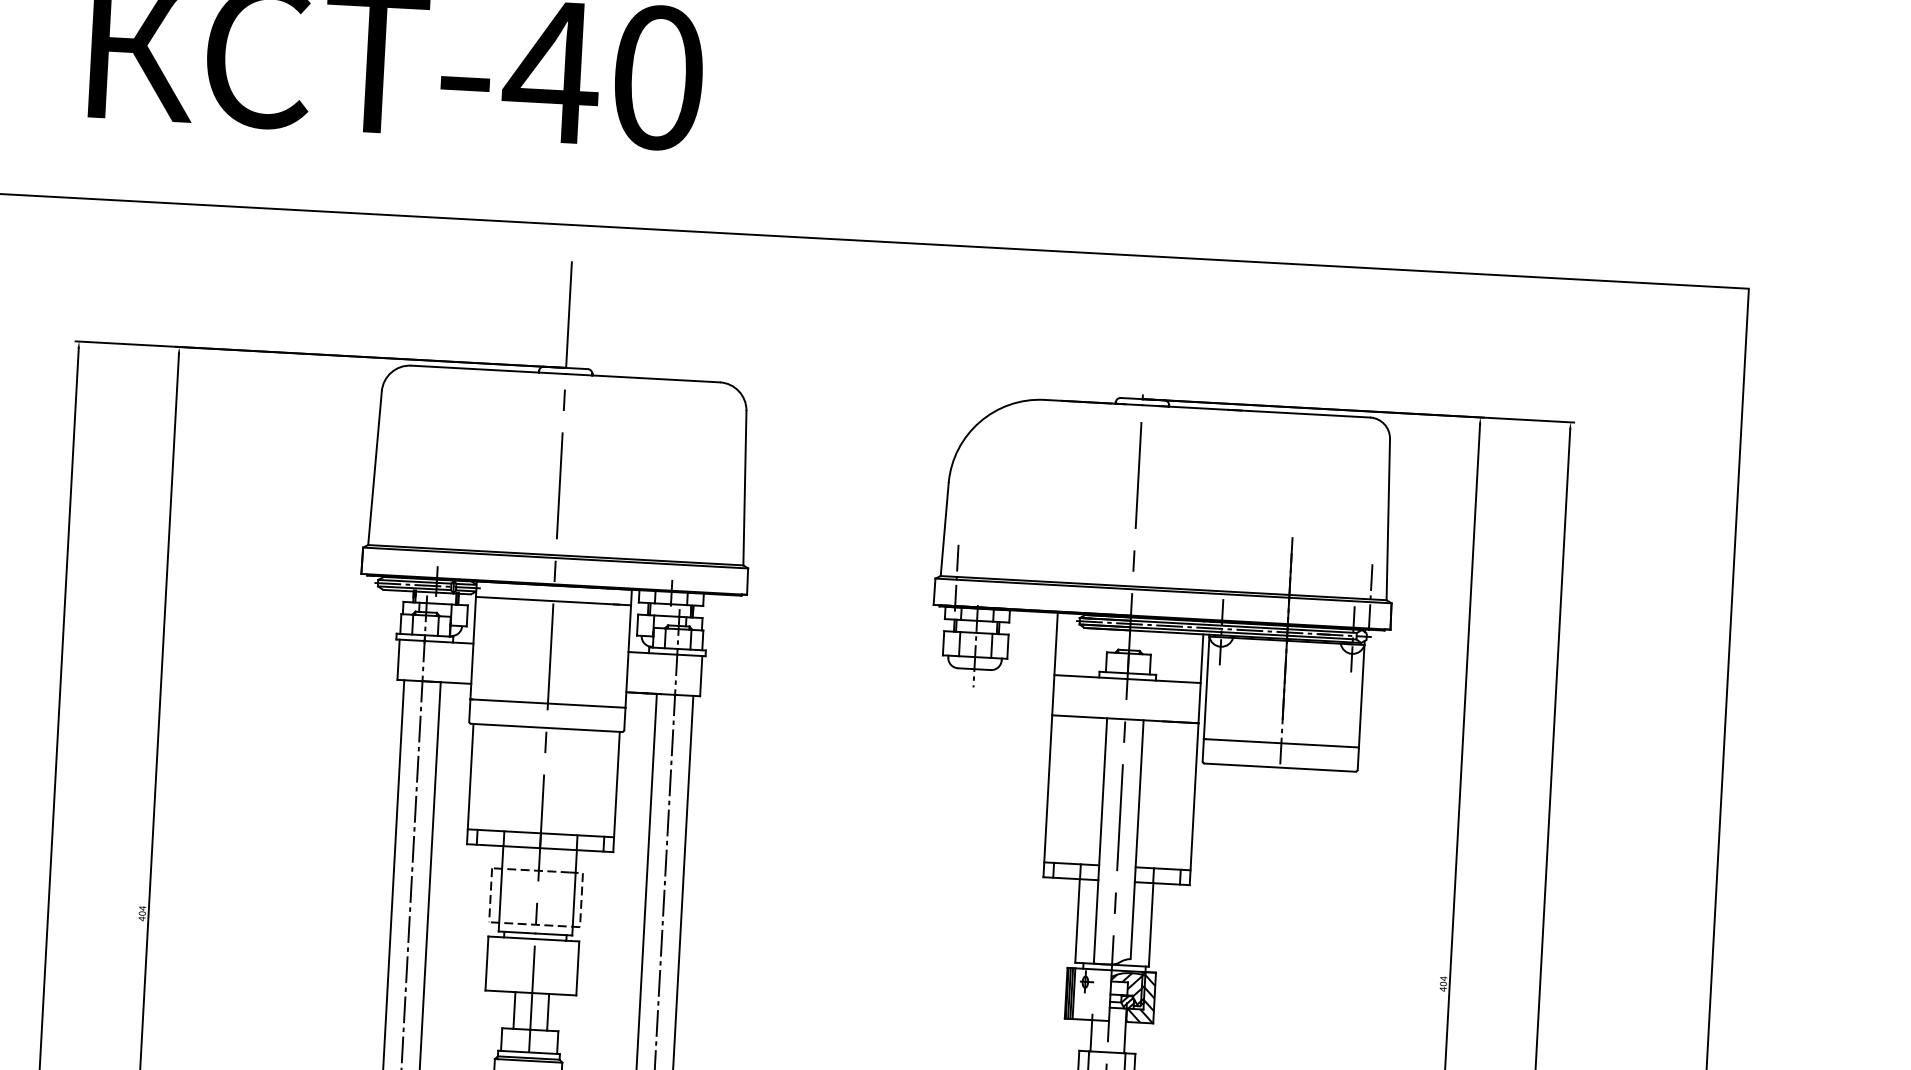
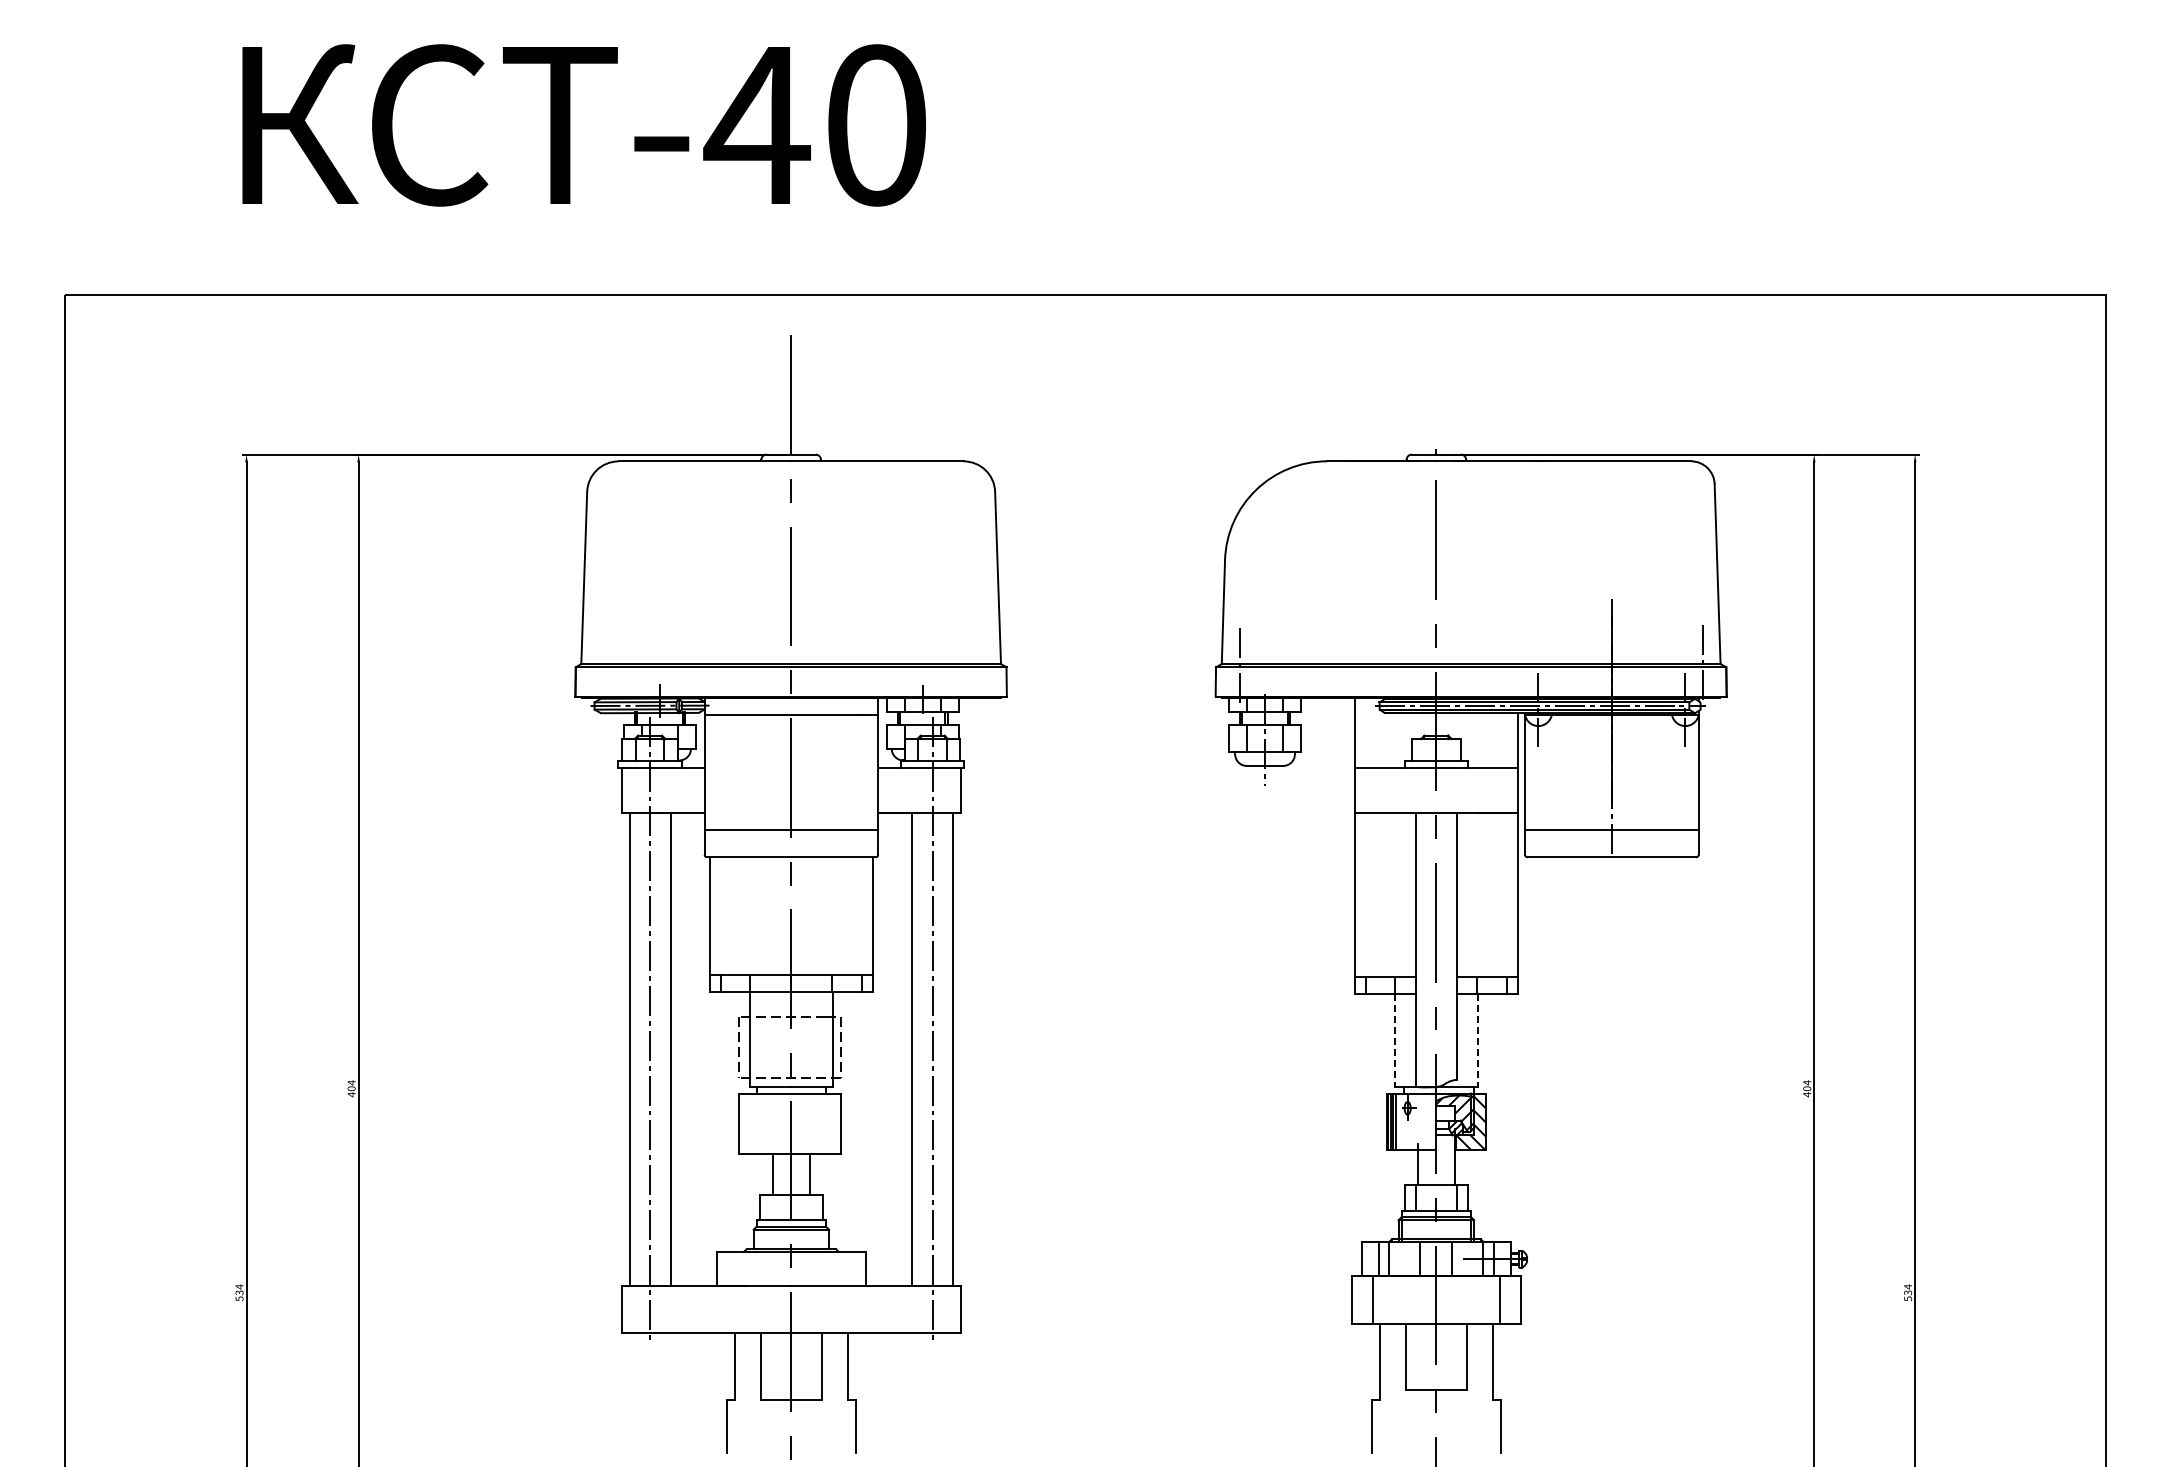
line: (1077, 920) -> (1395, 1040), solid -> dashed
line: (1151, 924) -> (1477, 1040), solid -> dashed

